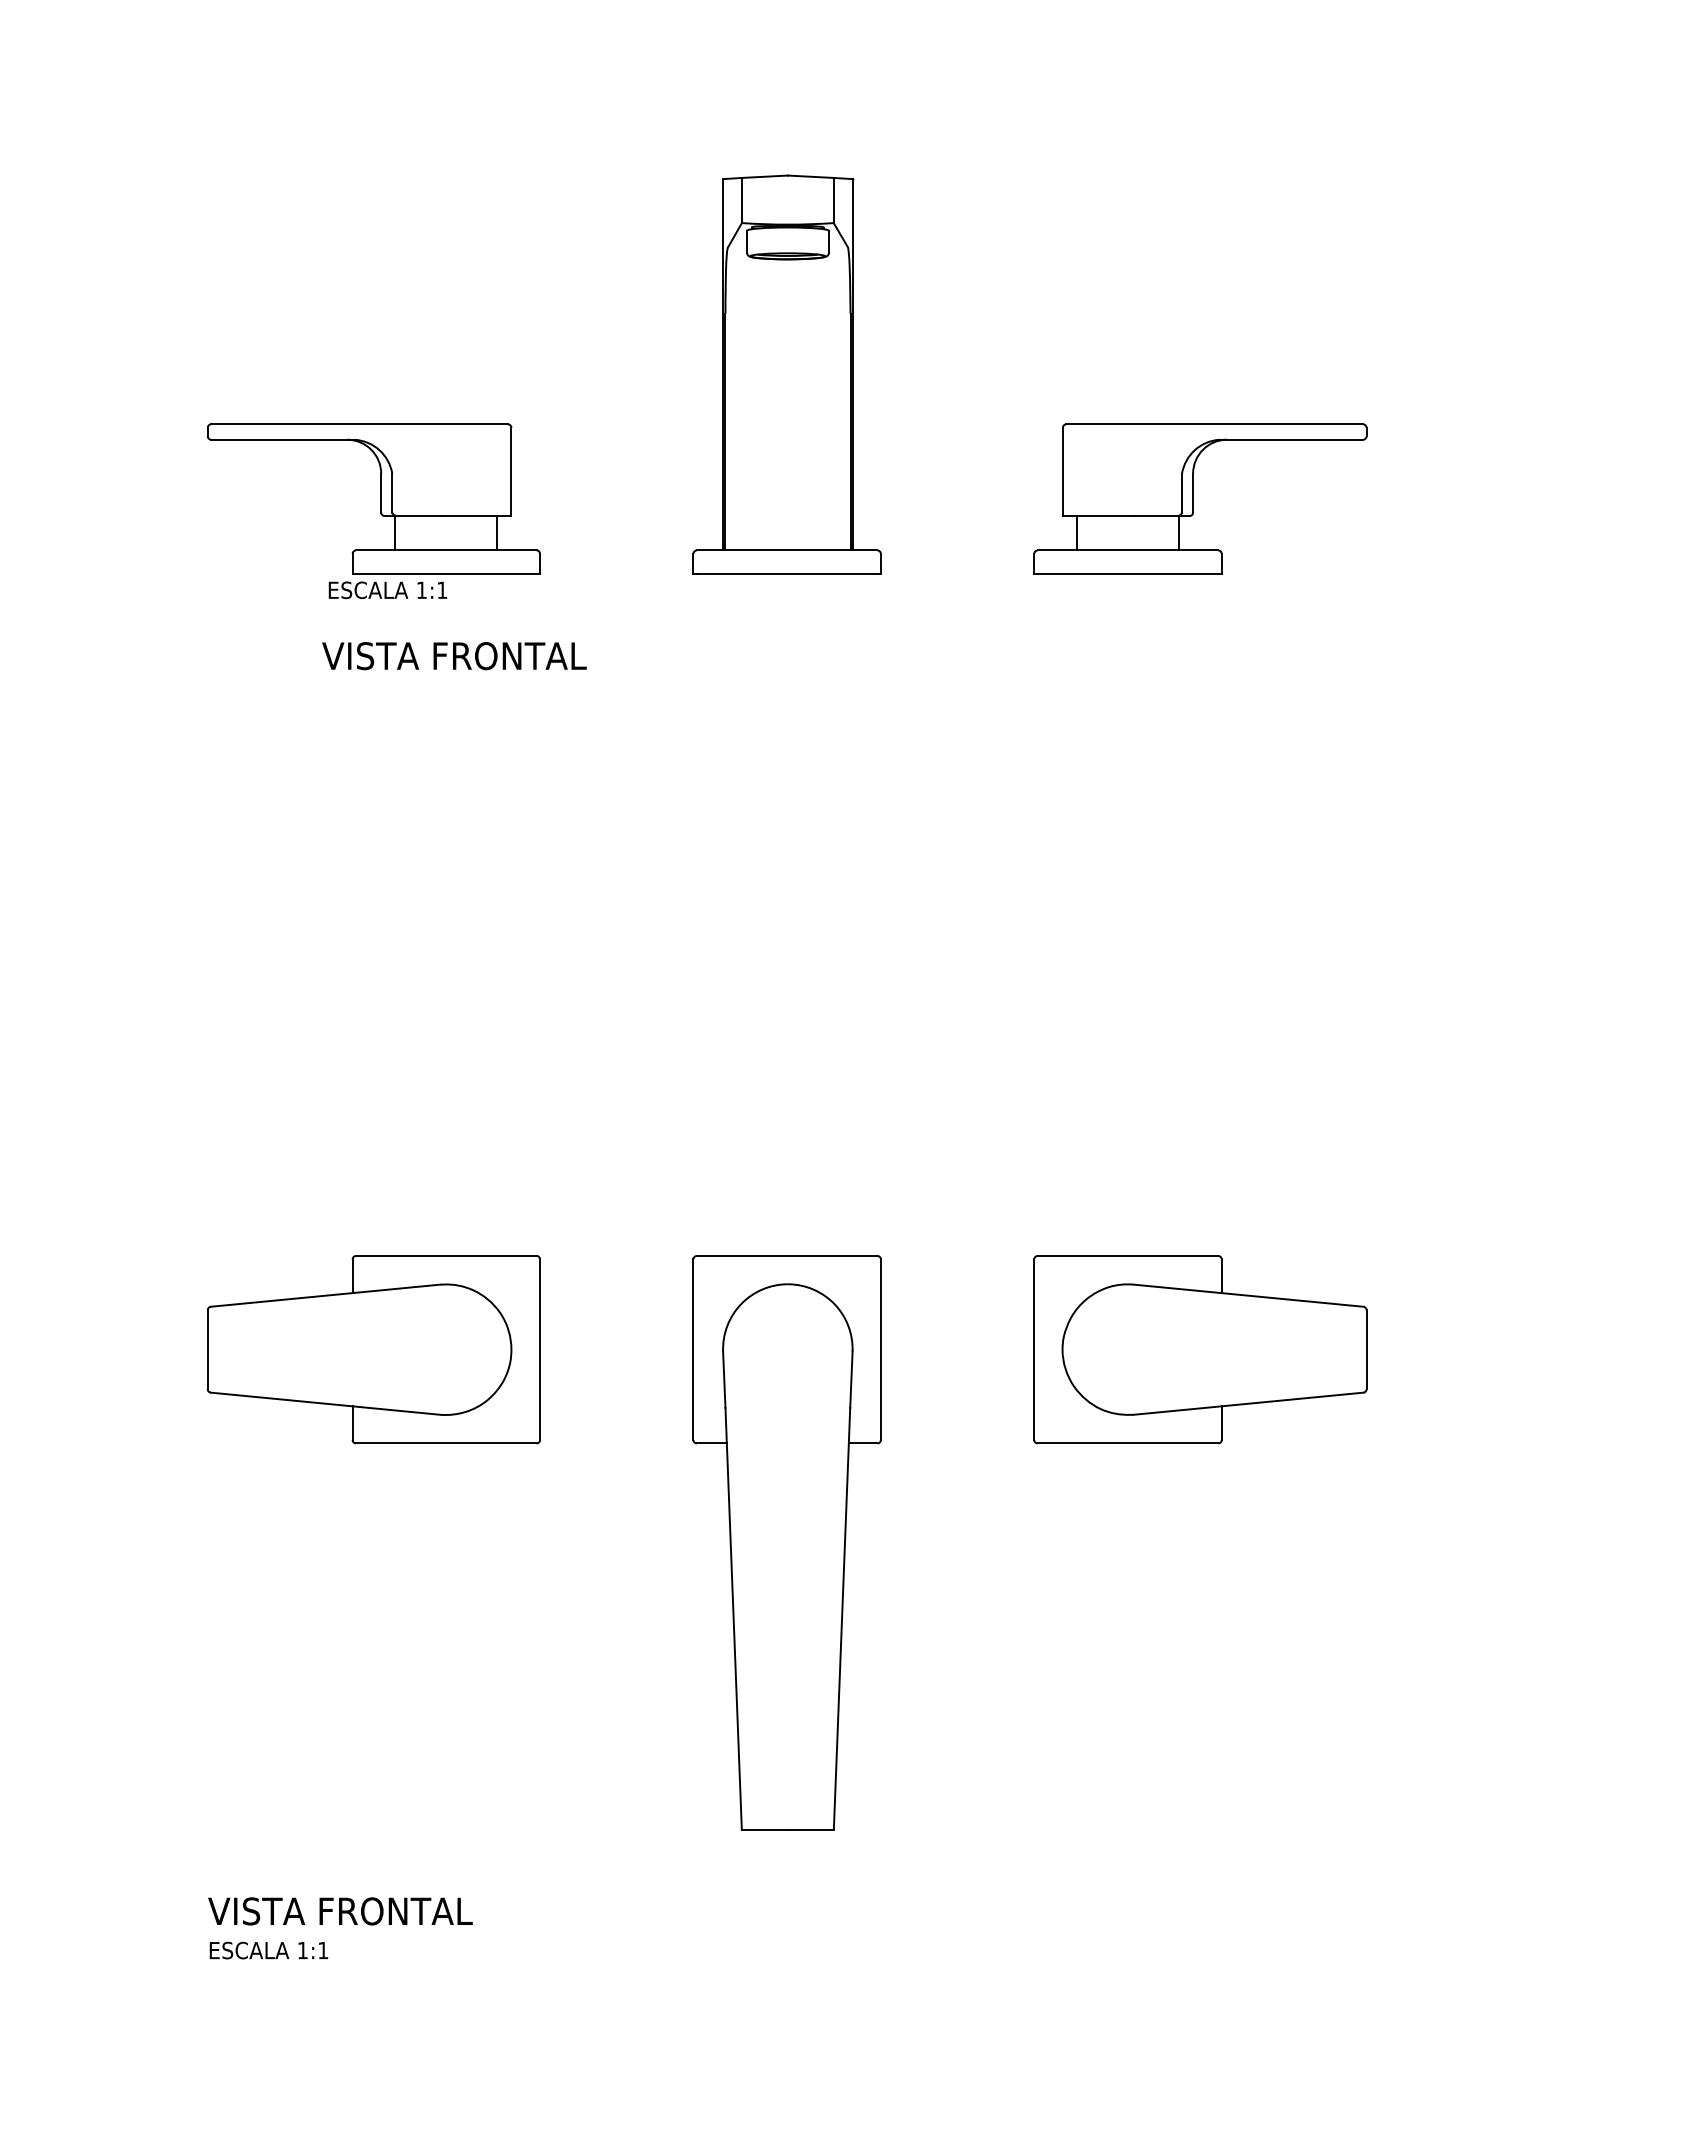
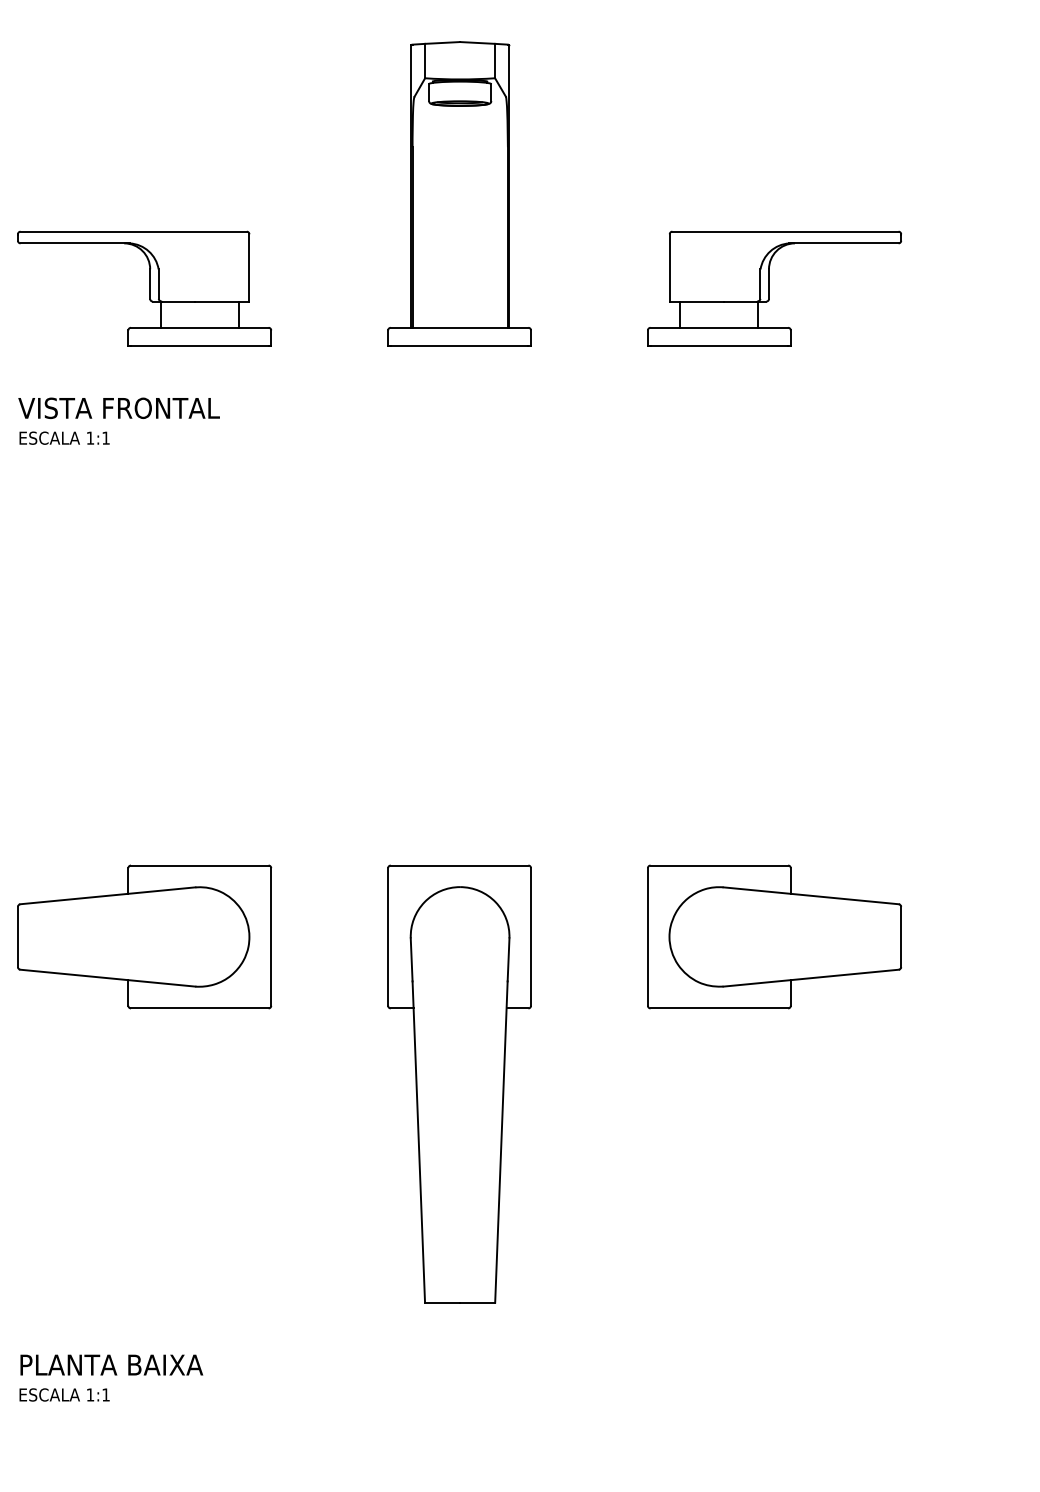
text: (387, 590) -> (64, 438), moved
text: (454, 656) -> (119, 408), moved
text: (340, 1911) -> (119, 1365), VISTA FRONTAL -> PLANTA BAIXA

